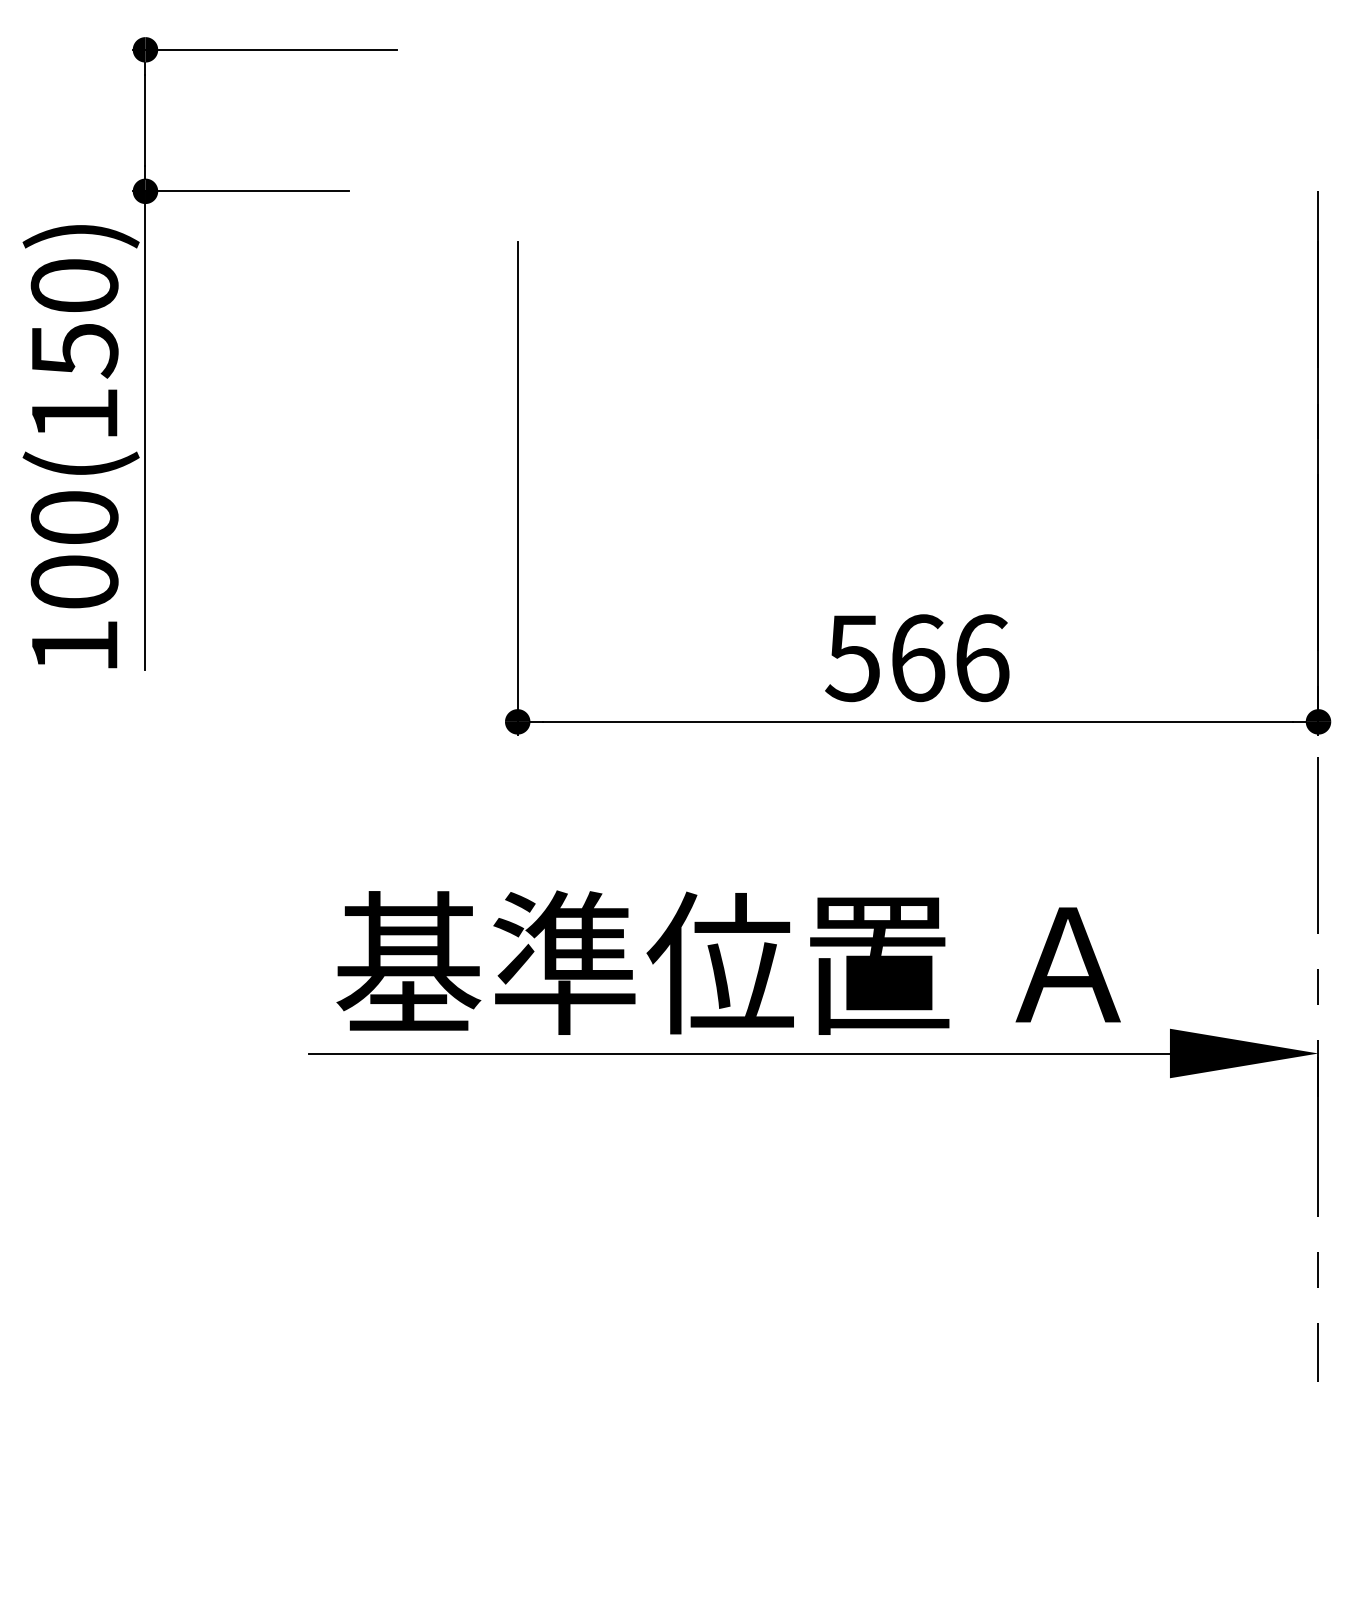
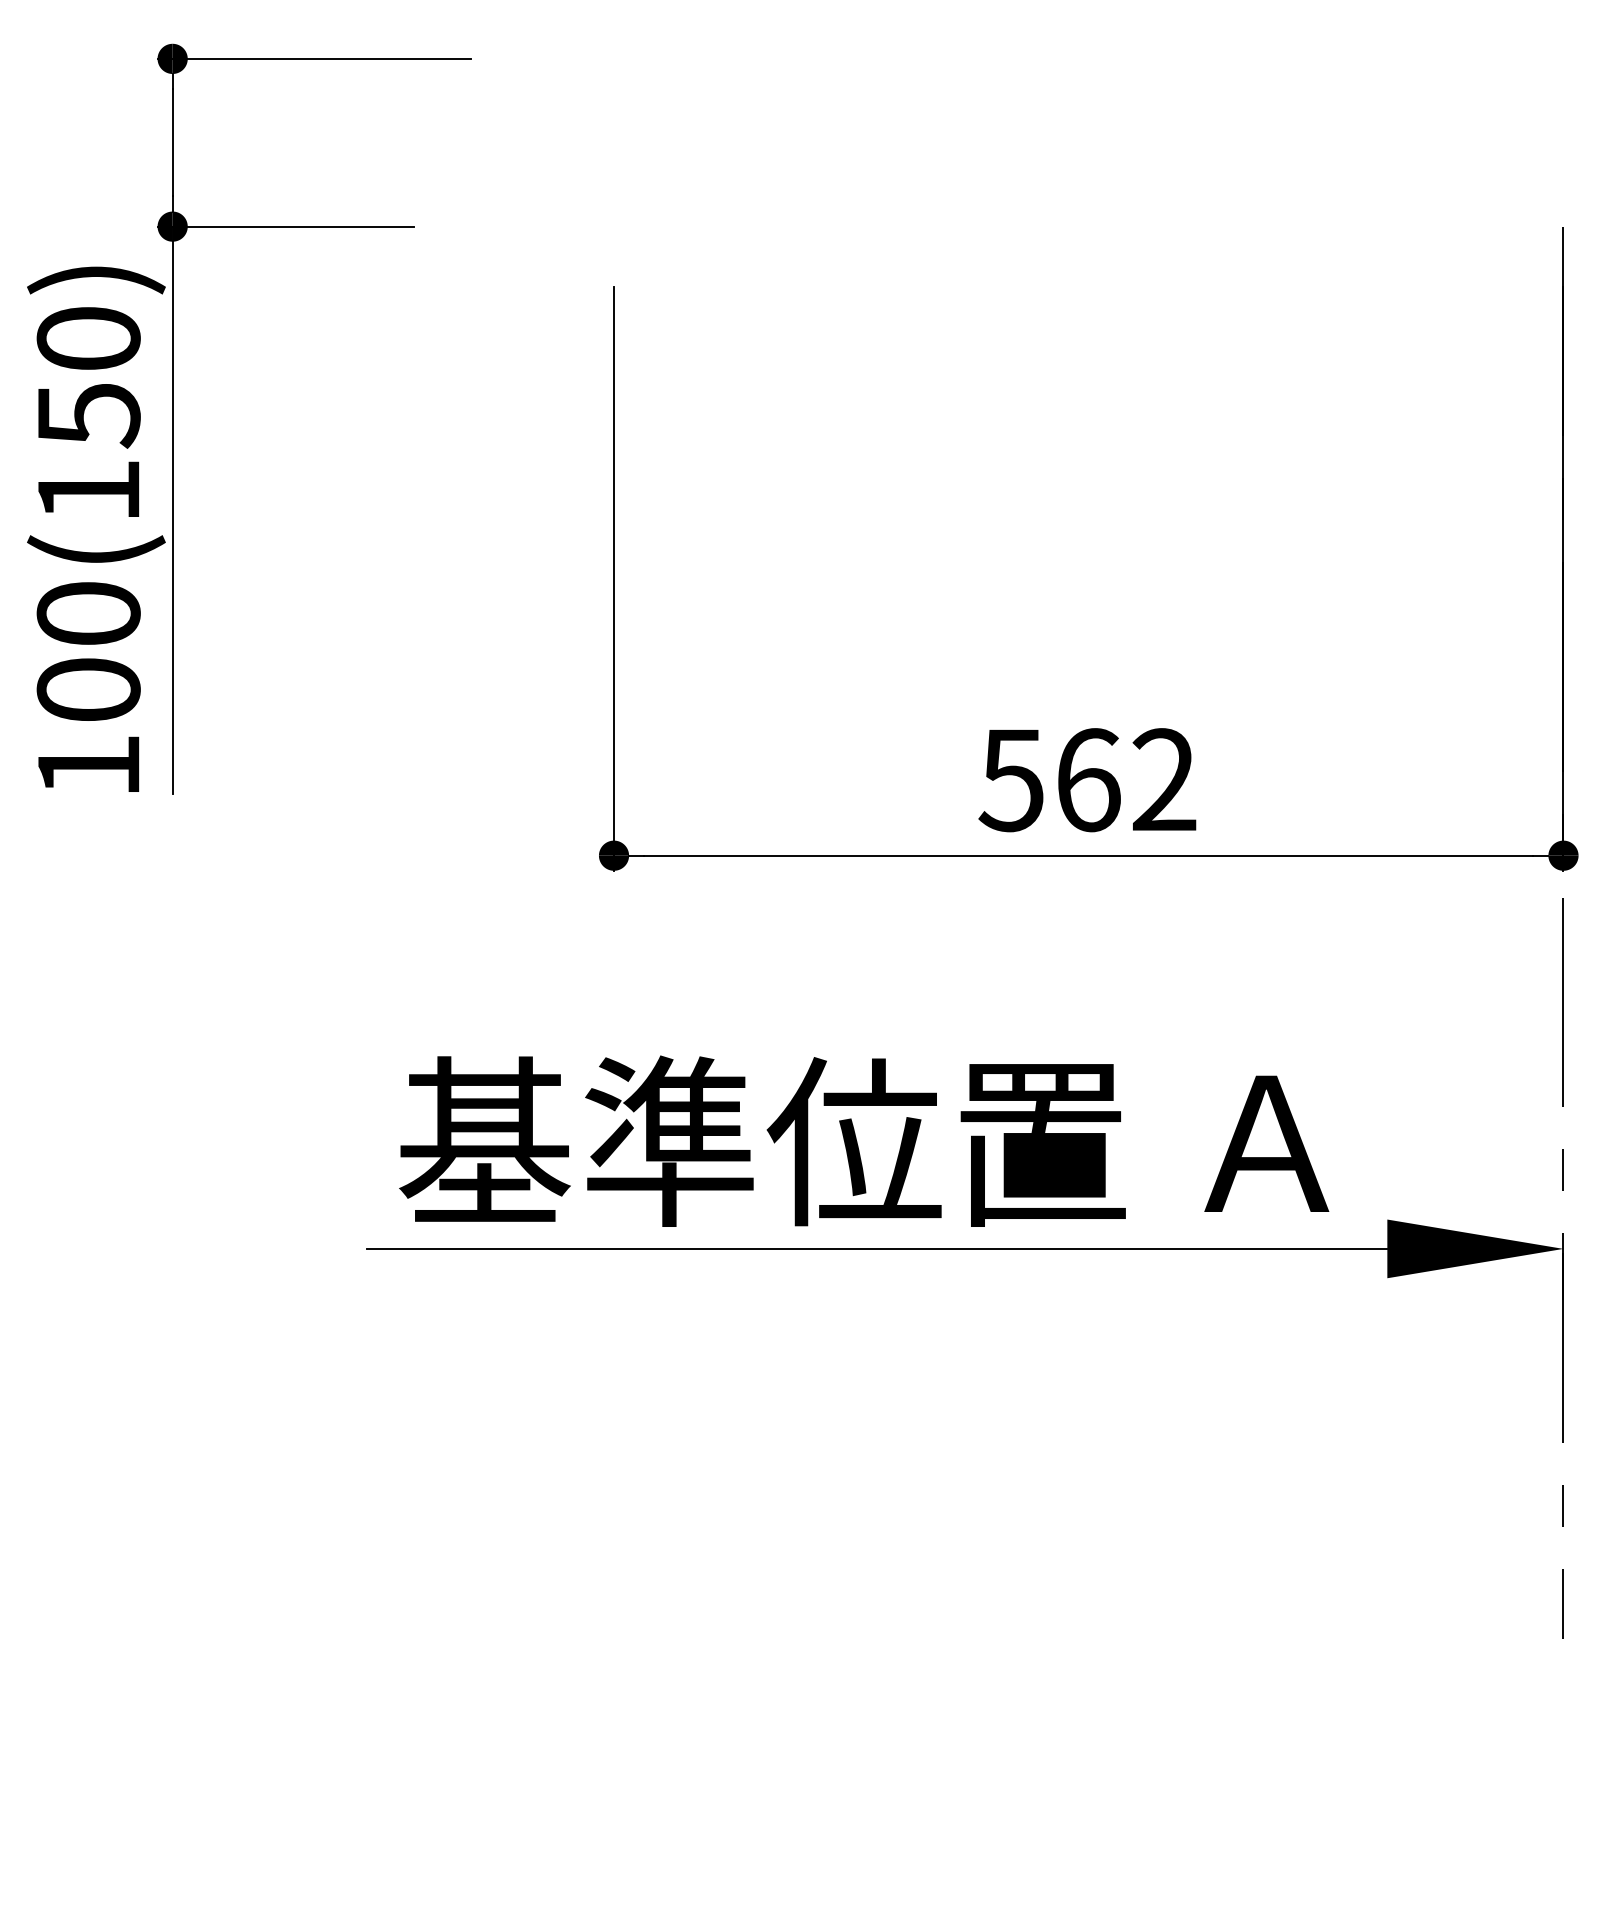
text: (981, 658) -> (1164, 780), 566 -> 562

